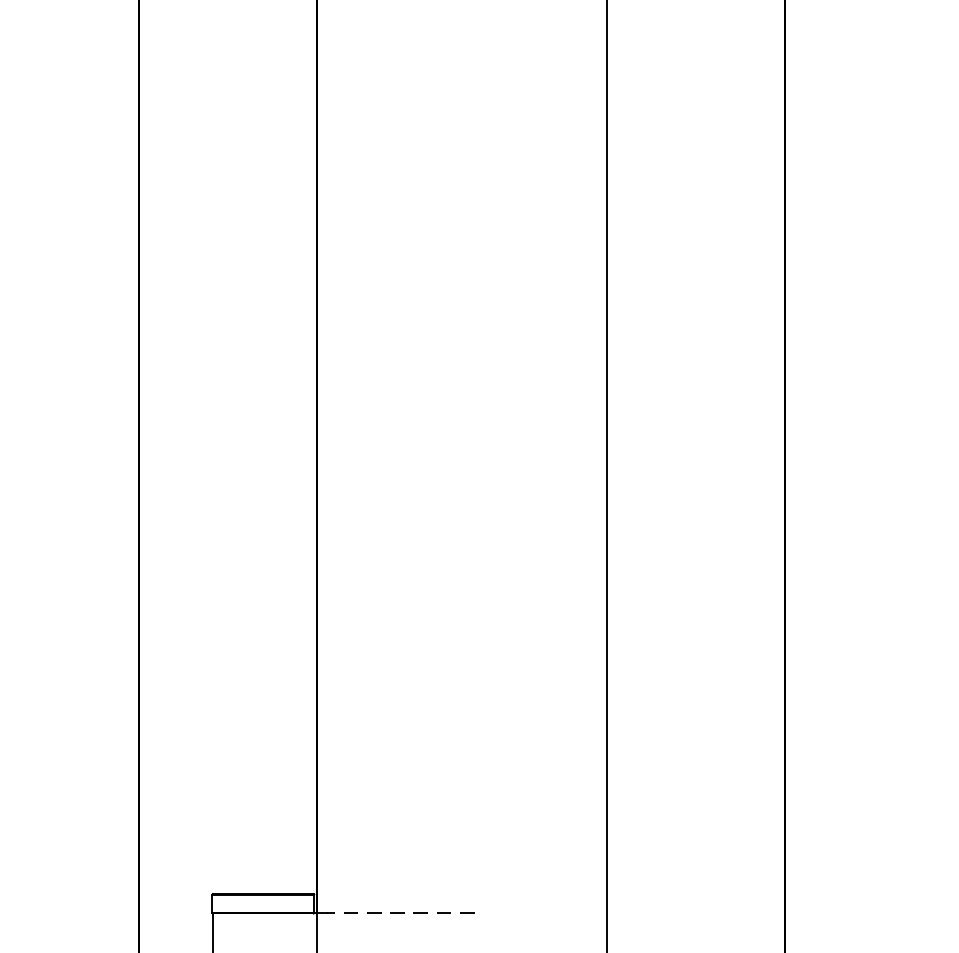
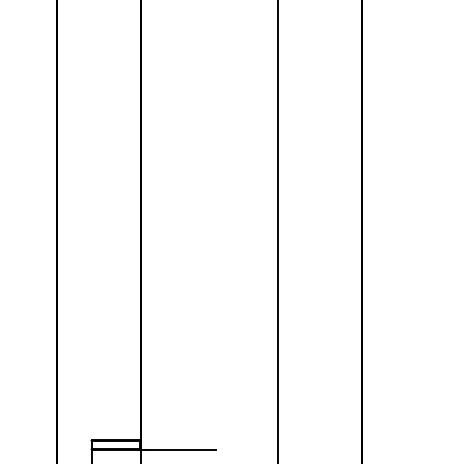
line: (400, 913) -> (180, 449), dashed -> solid

